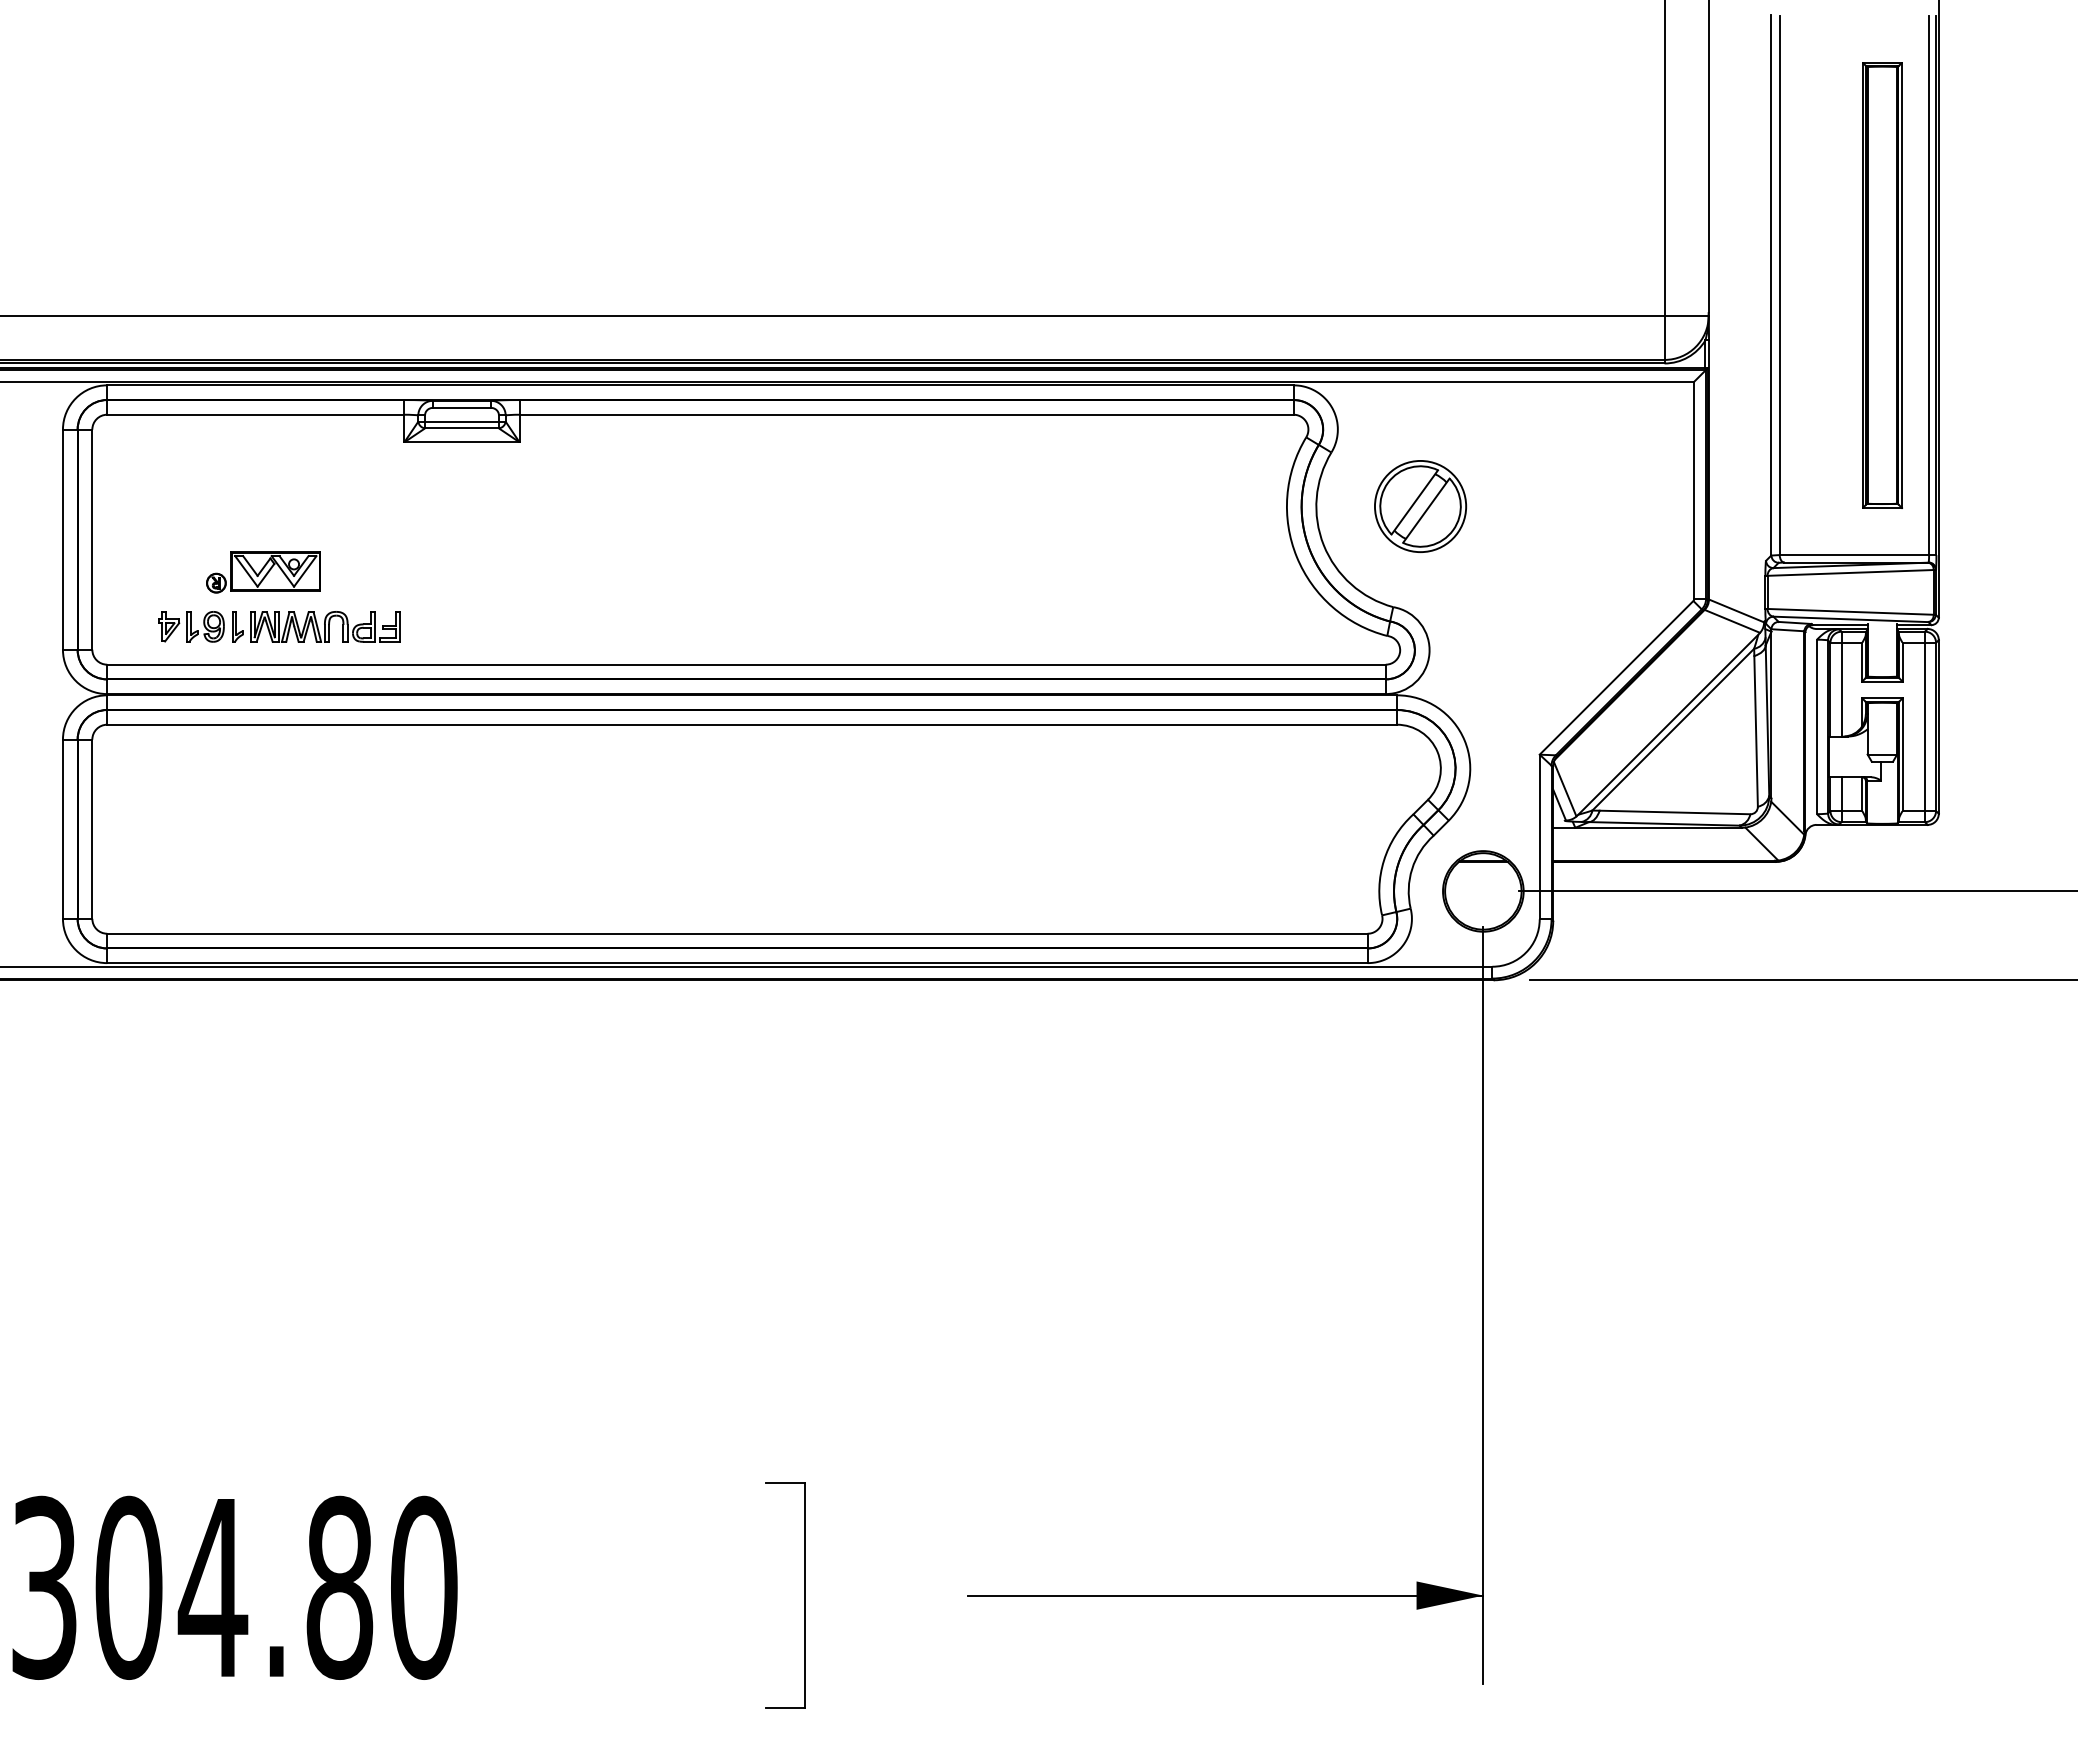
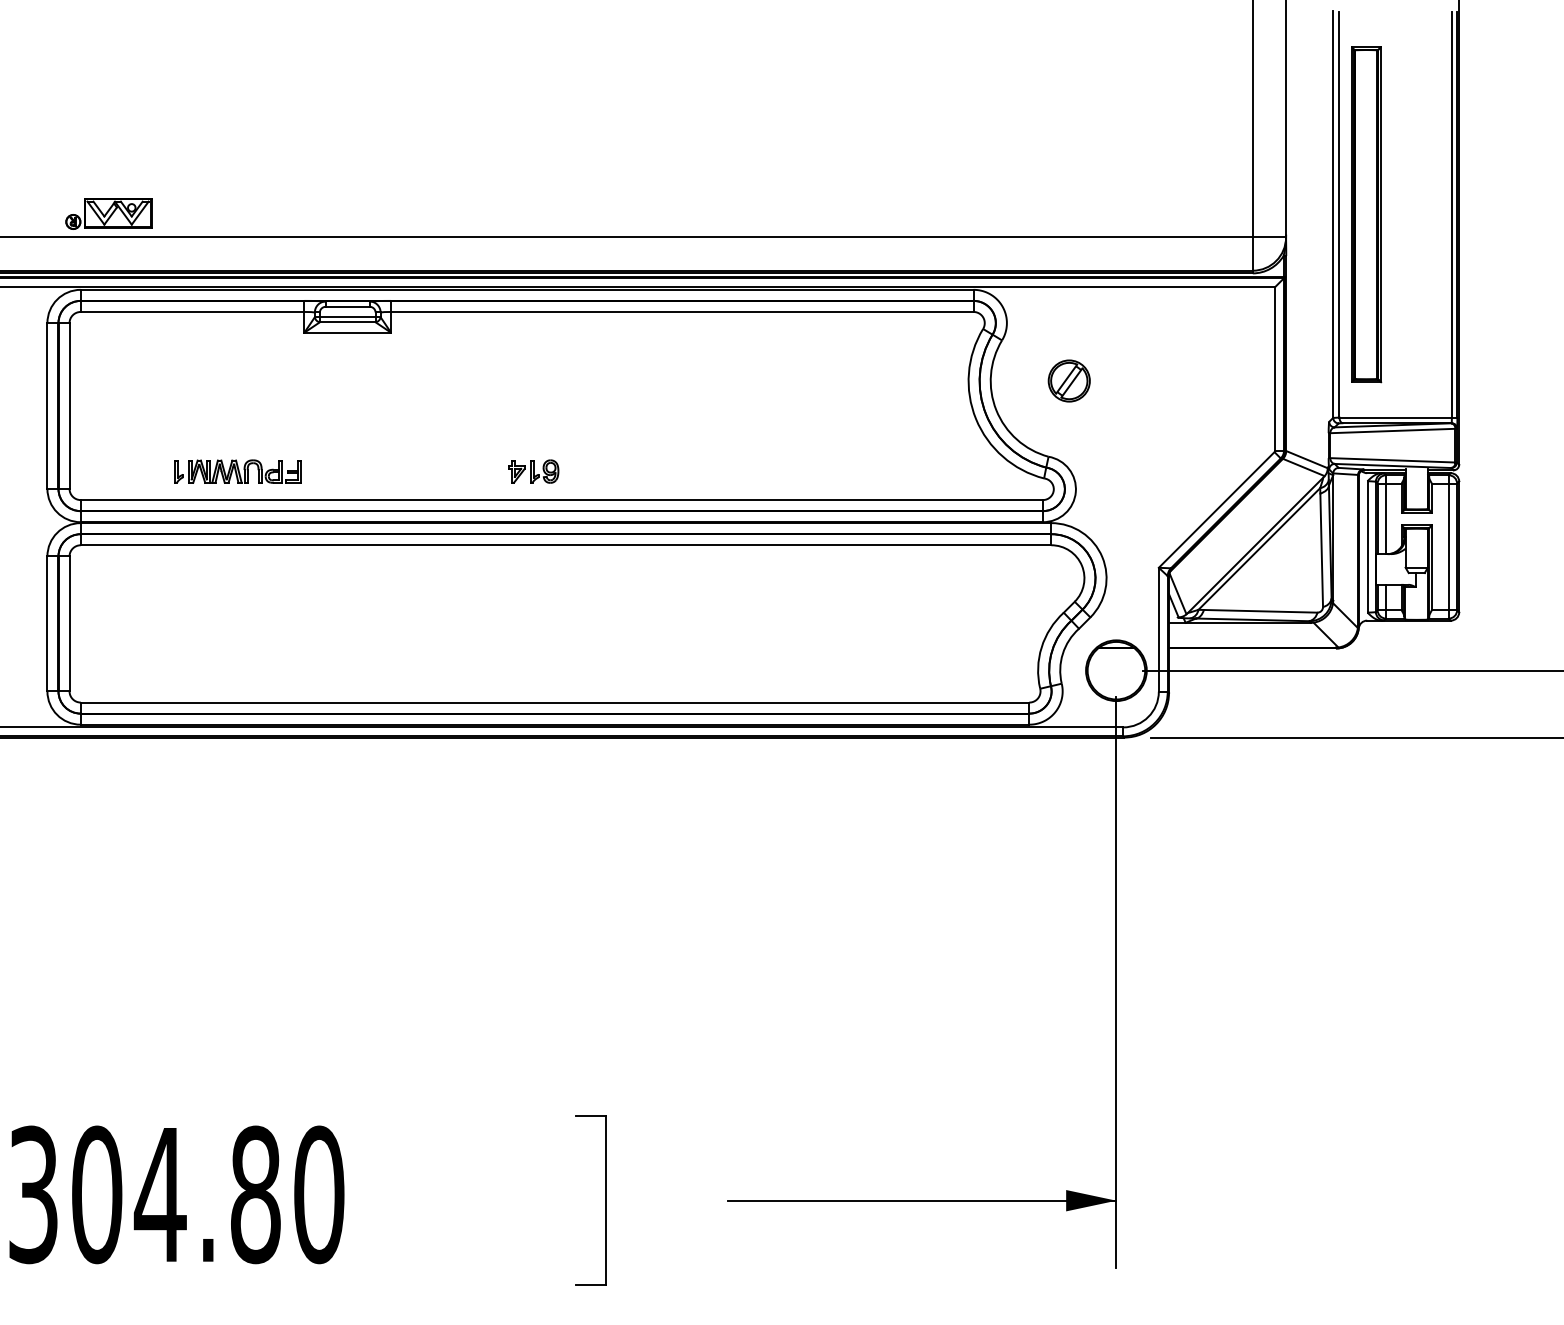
part: (1882, 285) -> (1366, 214), moved
part: (1420, 506) -> (1069, 381), size x0.6
part: (263, 572) -> (108, 213), moved
part: (191, 626) -> (534, 471), moved

